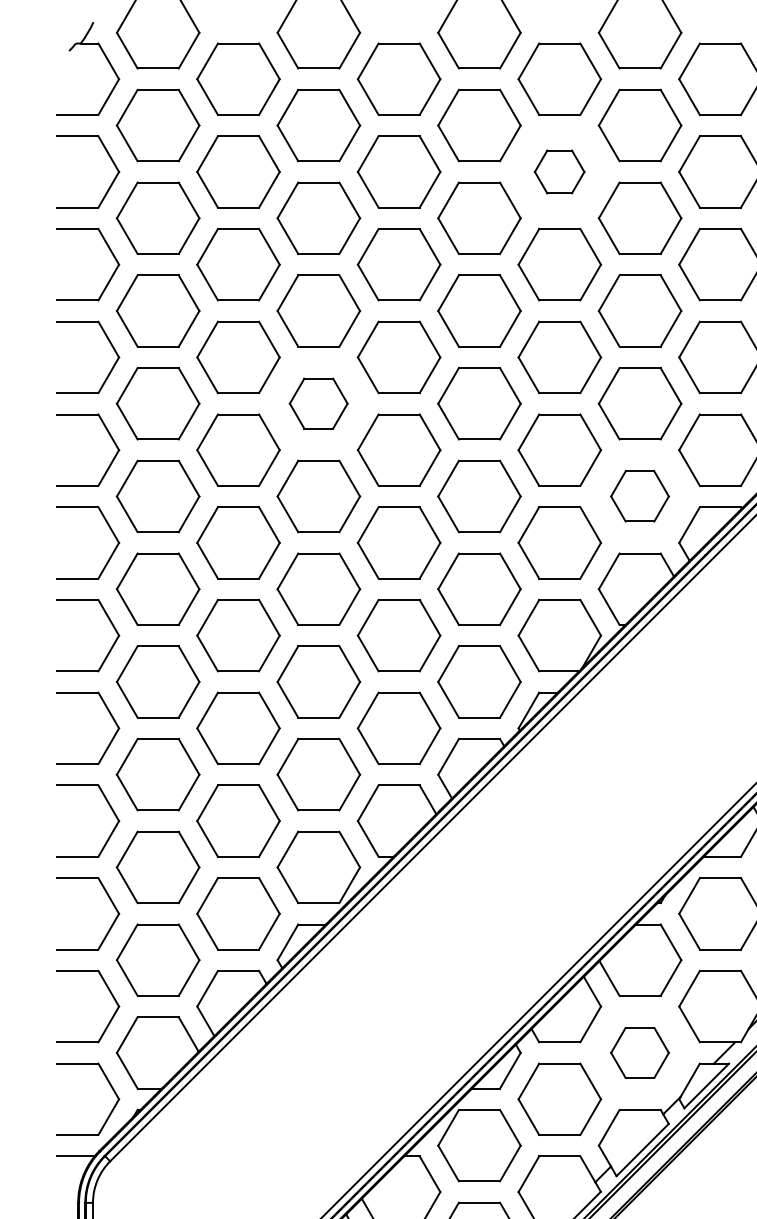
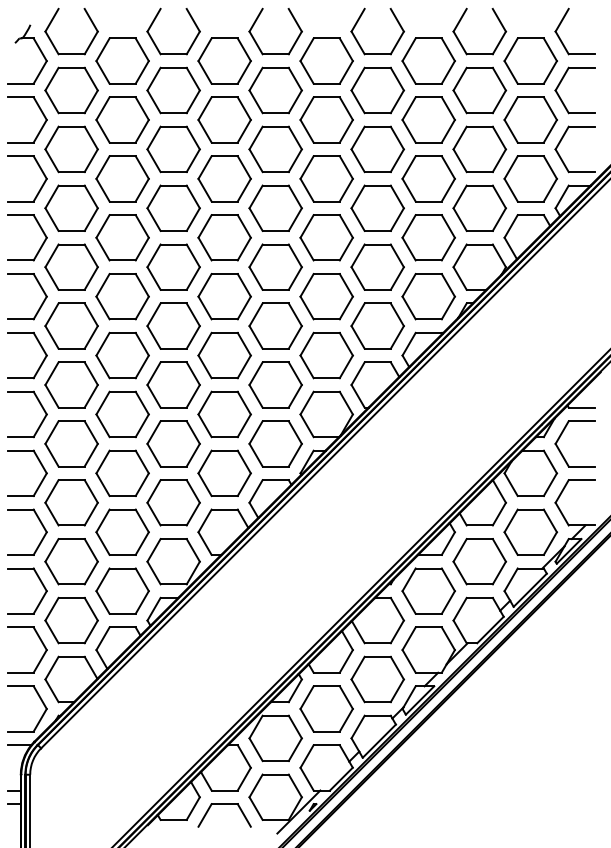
part: (559, 171) -> (326, 119), size x1.67
part: (318, 402) -> (173, 266), size x1.43
part: (639, 495) -> (377, 325), size x1.43
part: (639, 1052) -> (377, 679), size x1.43

